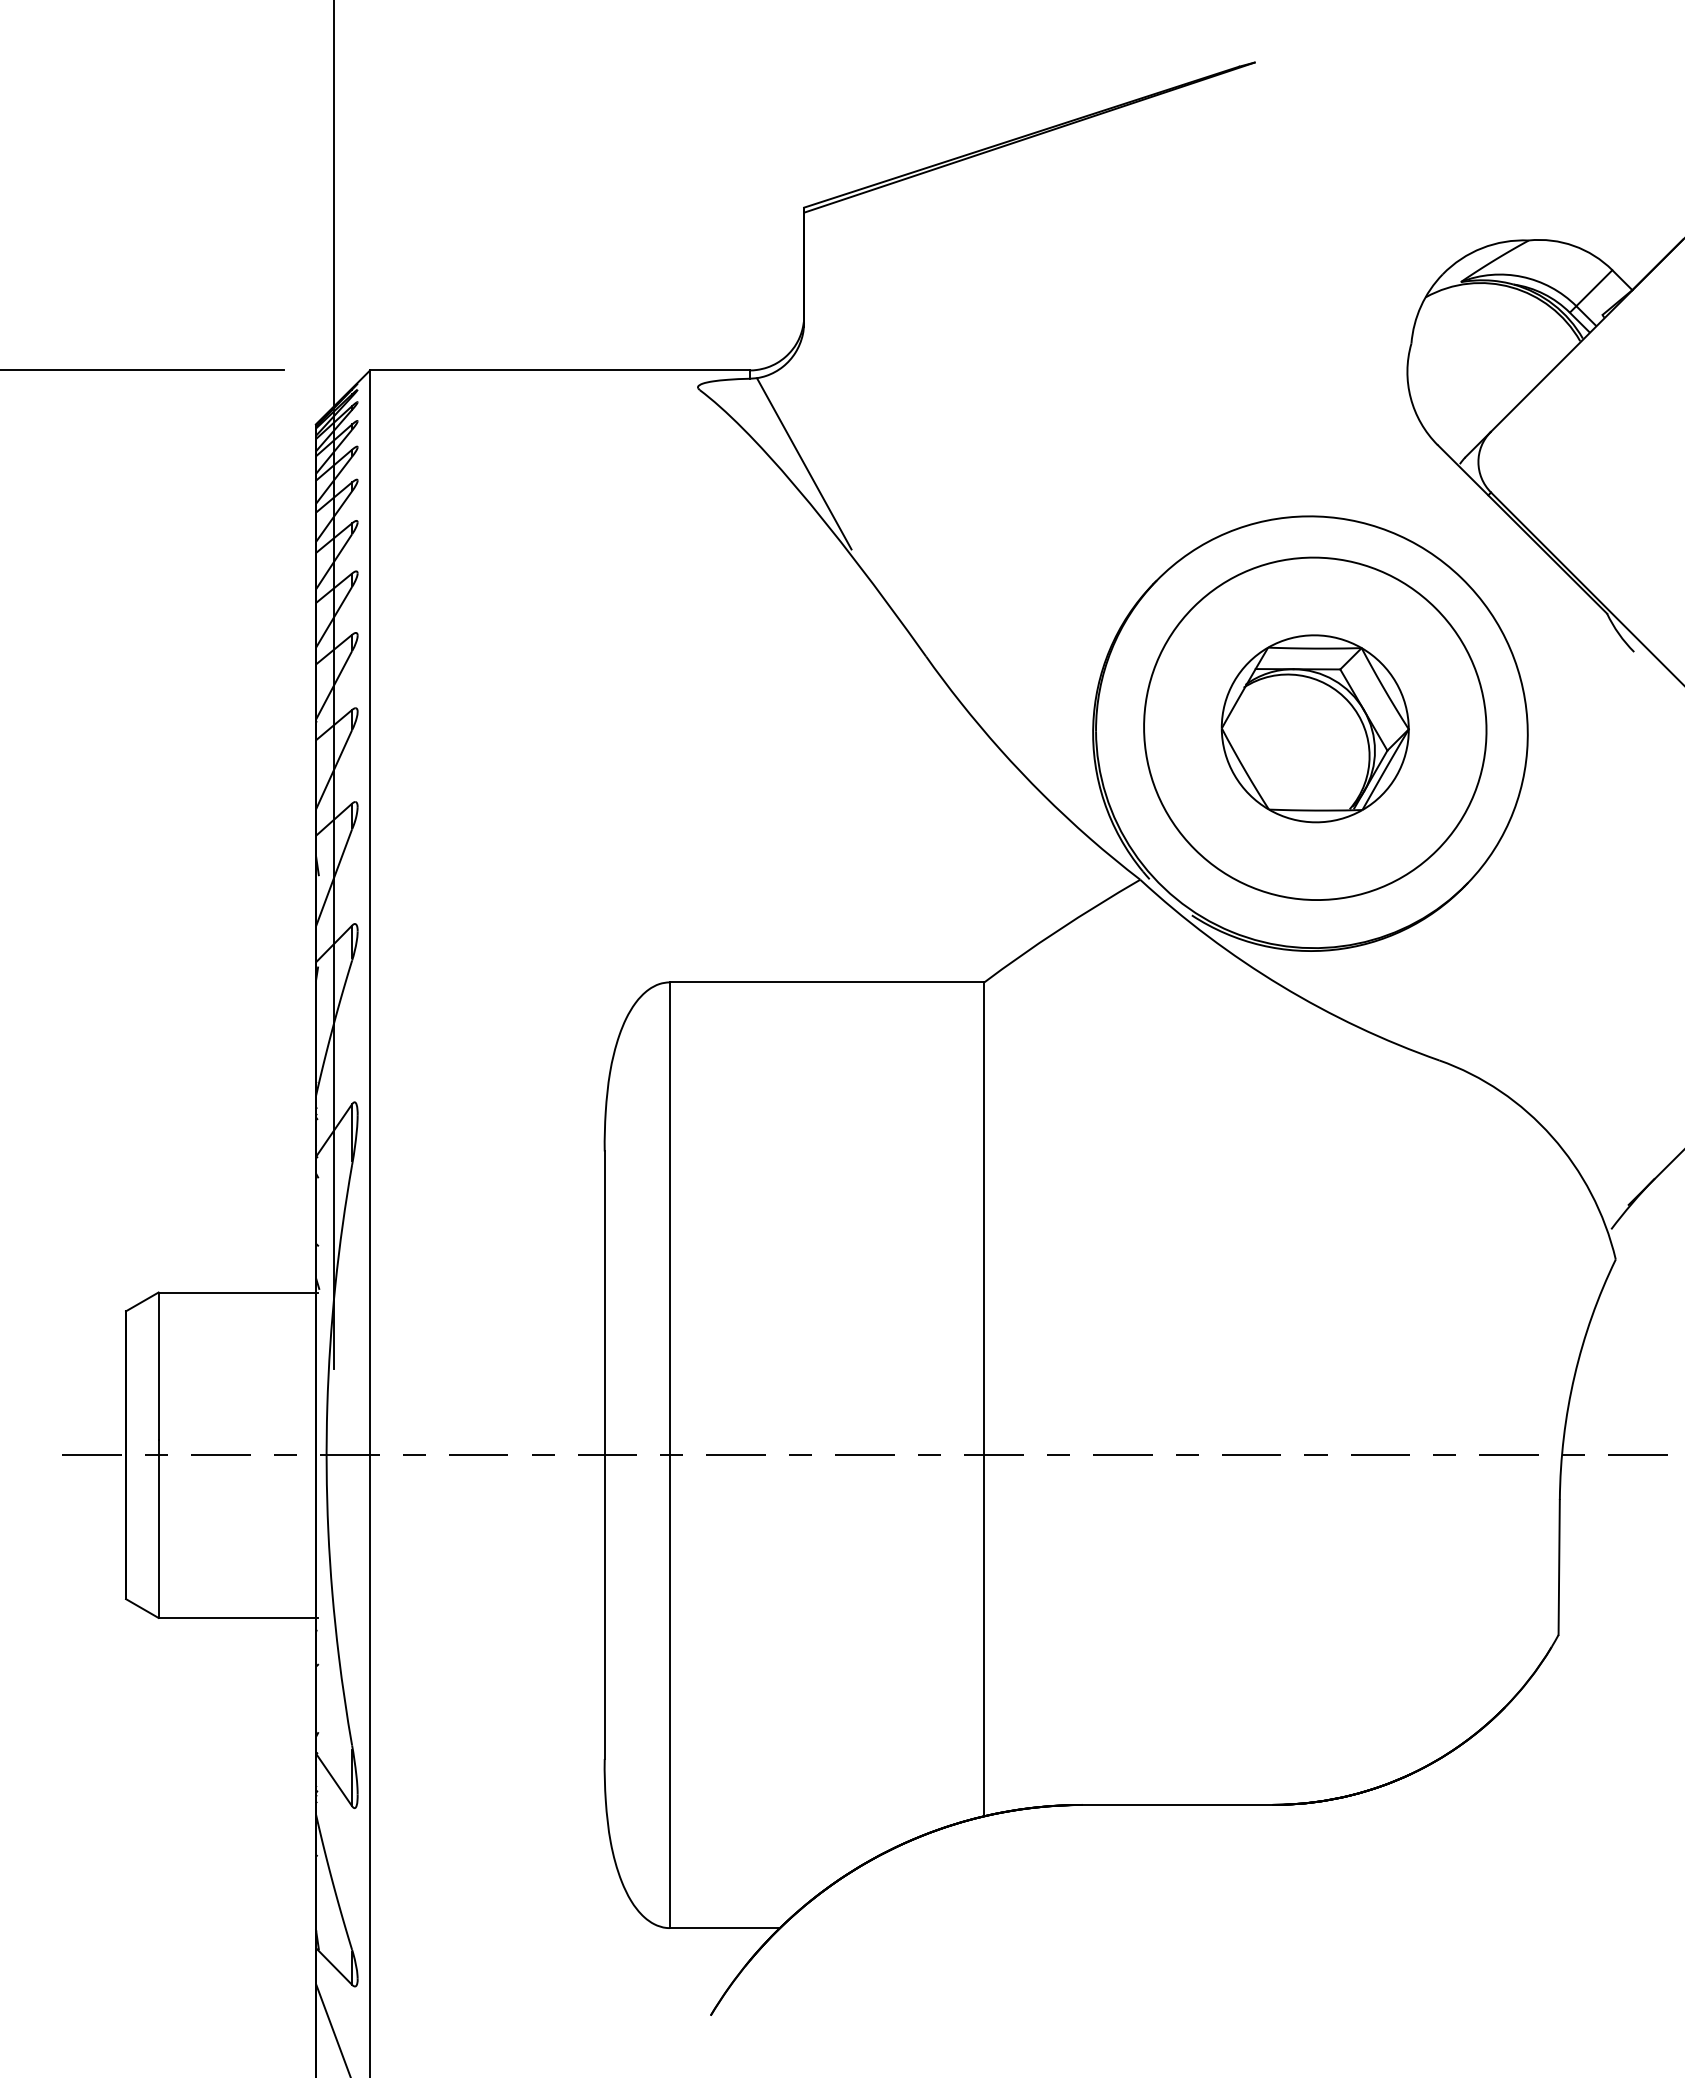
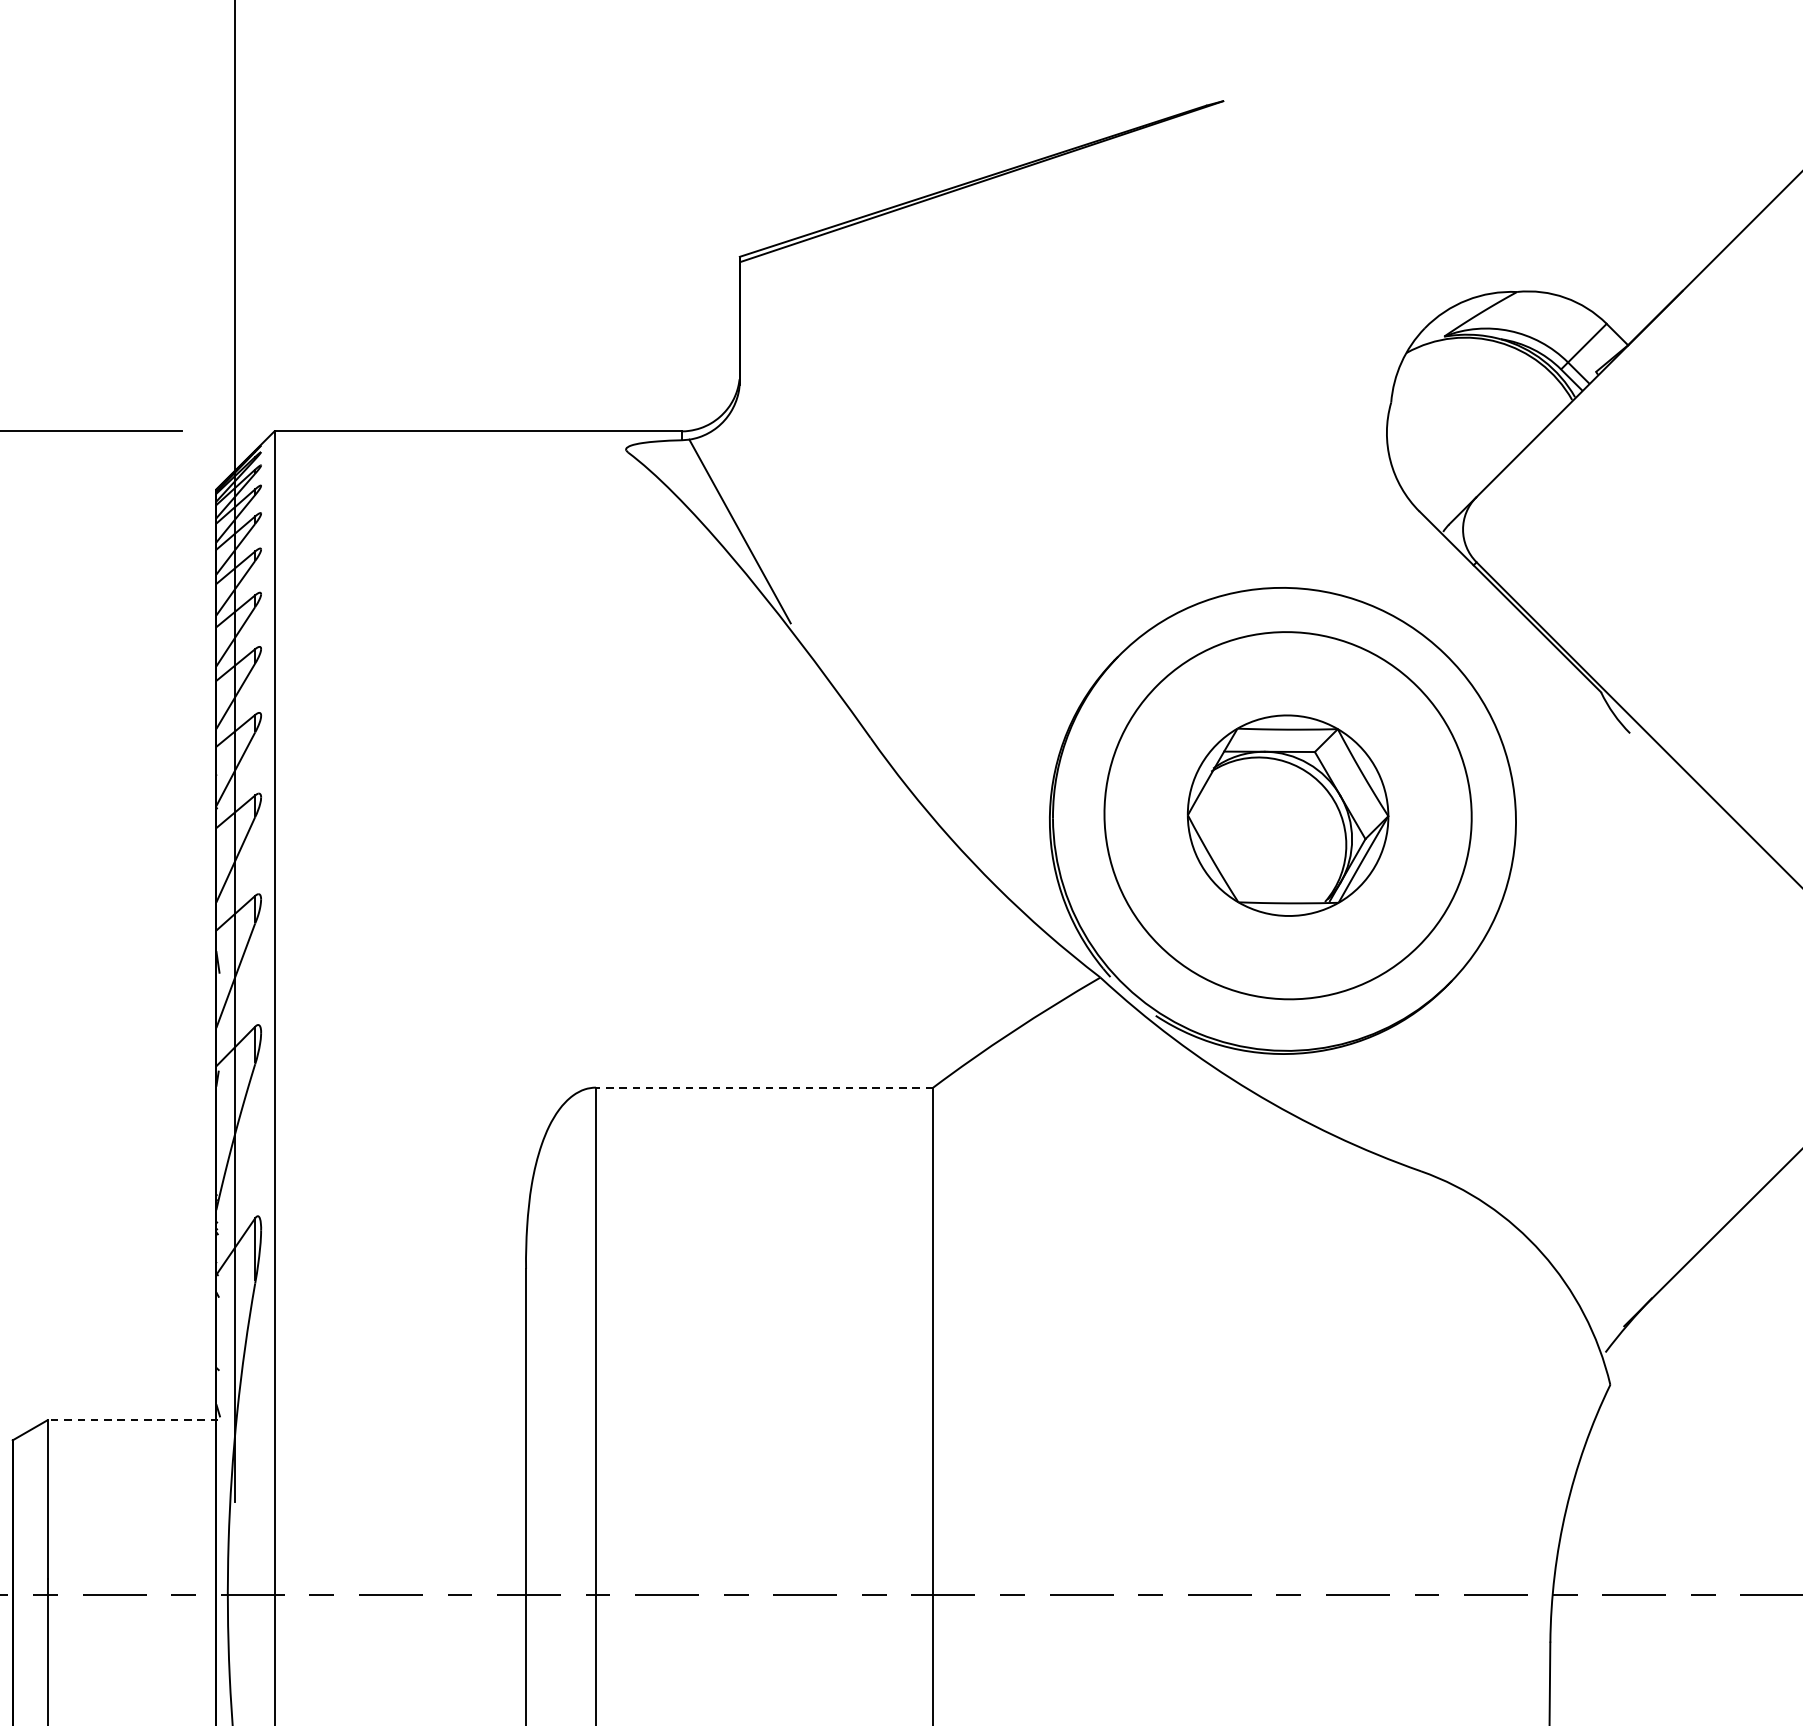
line: (826, 982) -> (763, 1087), solid -> dashed
line: (238, 1292) -> (133, 1420), solid -> dashed

